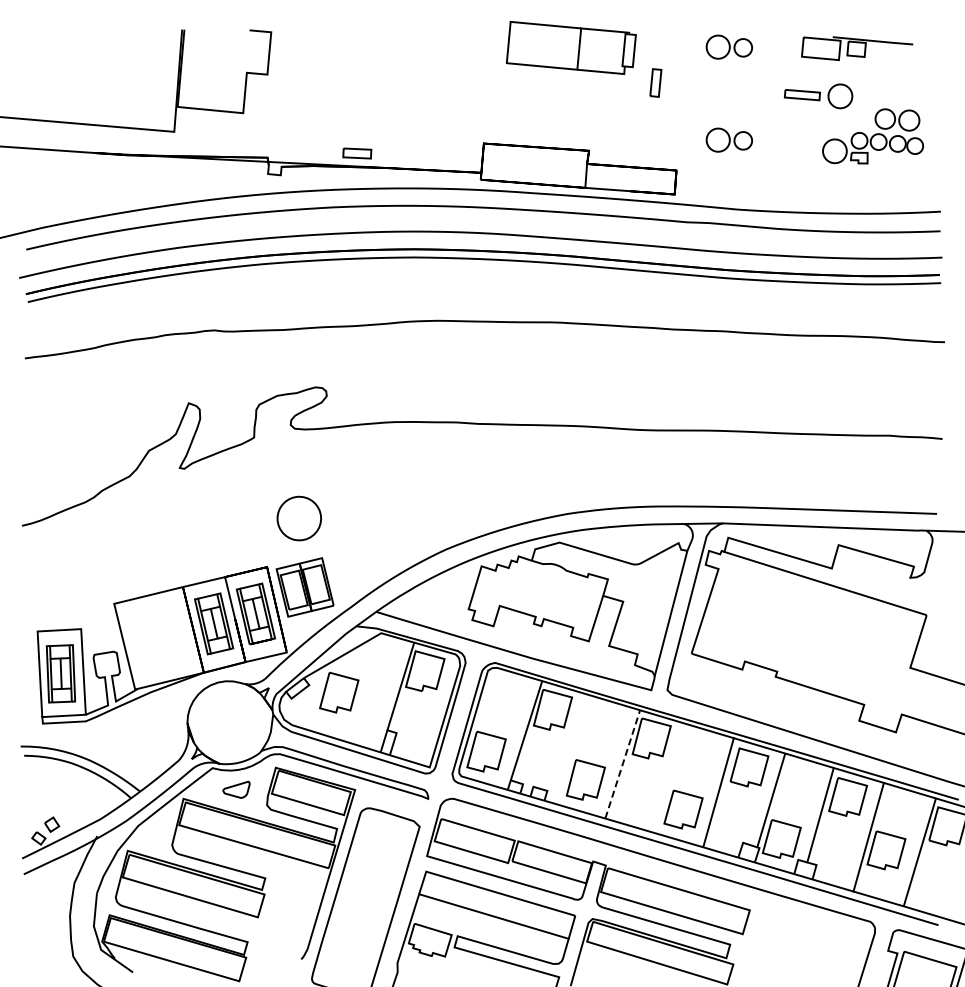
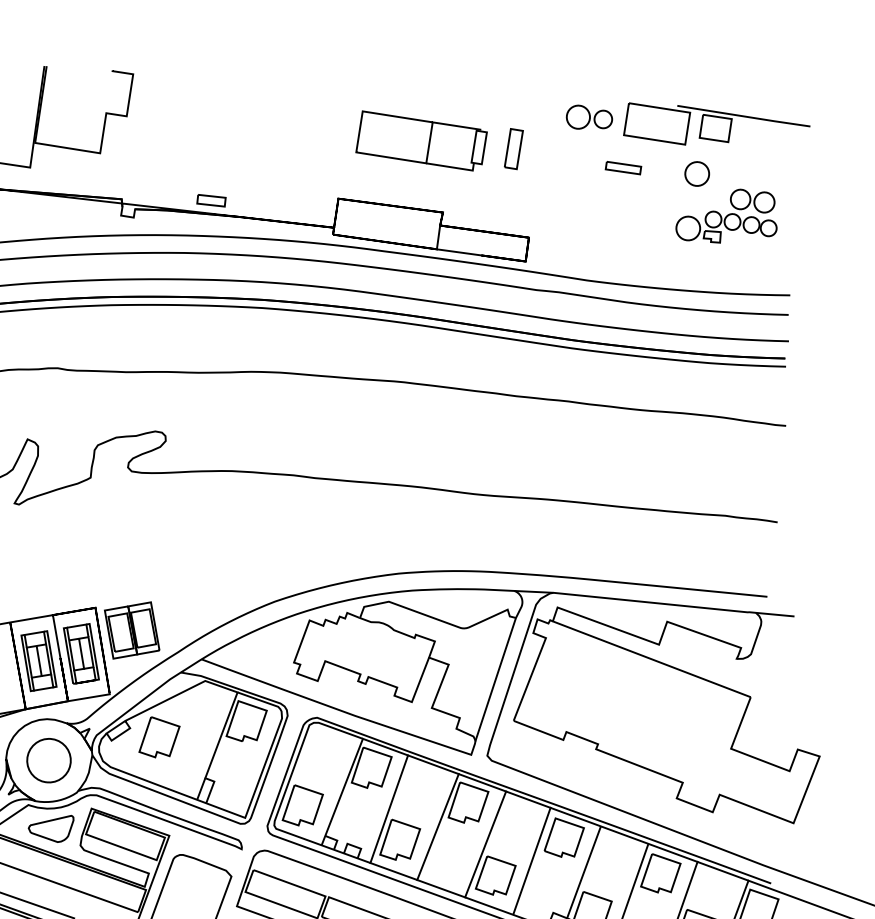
part: (570, 47) -> (420, 140), moved
part: (857, 48) -> (717, 127), size x1.67
part: (655, 82) -> (513, 148), size x1.43
part: (802, 95) -> (623, 168), moved
part: (728, 139) -> (582, 210), removed
part: (298, 518) -> (48, 760), moved
line: (572, 749) -> (388, 809), added
line: (622, 764) -> (437, 827), dashed -> solid
line: (671, 778) -> (485, 844), added
part: (236, 789) -> (50, 827), size x1.67

